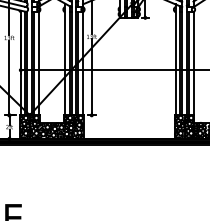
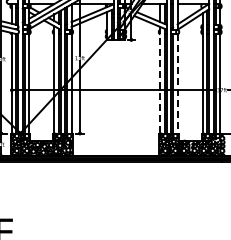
line: (175, 60) -> (160, 80), solid -> dashed
line: (193, 63) -> (177, 83), solid -> dashed

